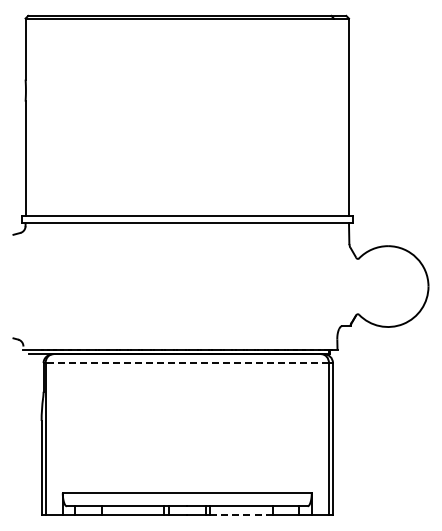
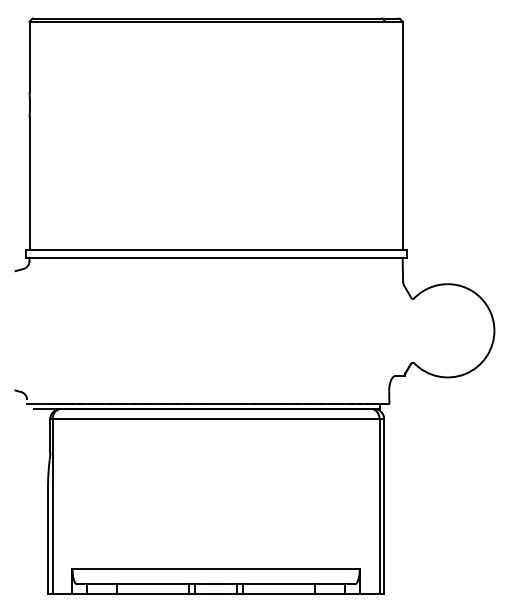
line: (187, 363) -> (216, 419), dashed -> solid
line: (242, 515) -> (279, 594), dashed -> solid

